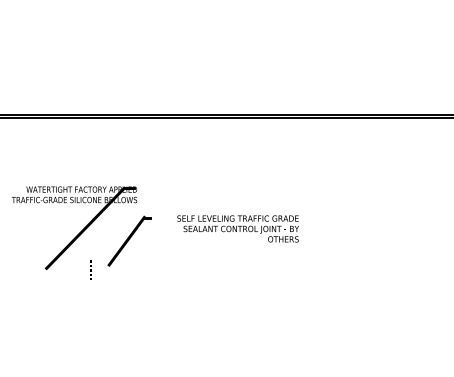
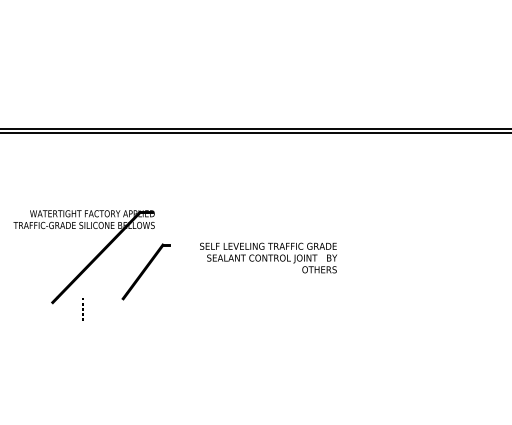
line: (90, 269) -> (81, 308), moved

